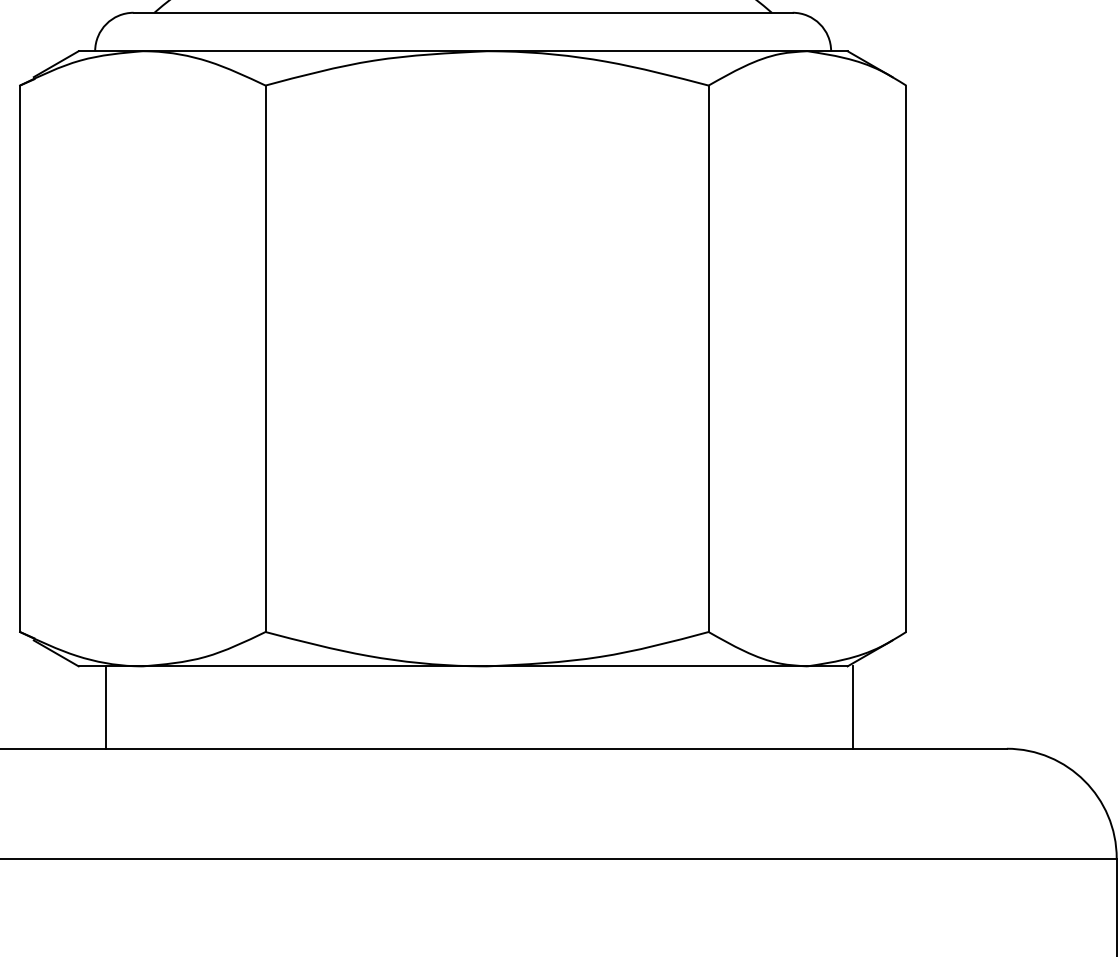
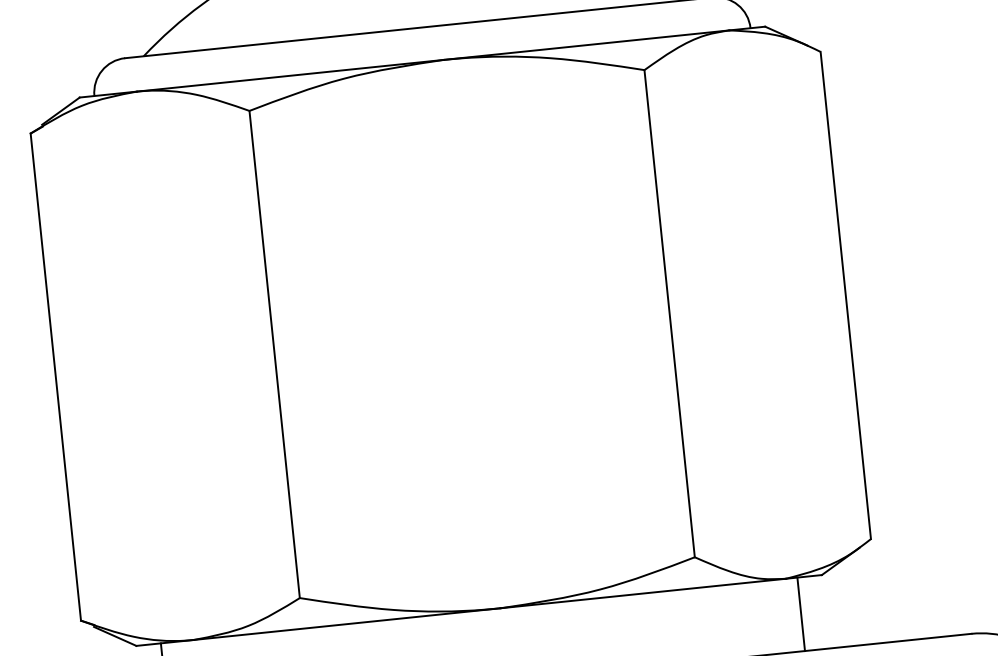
line: (853, 707) -> (801, 614), moved

